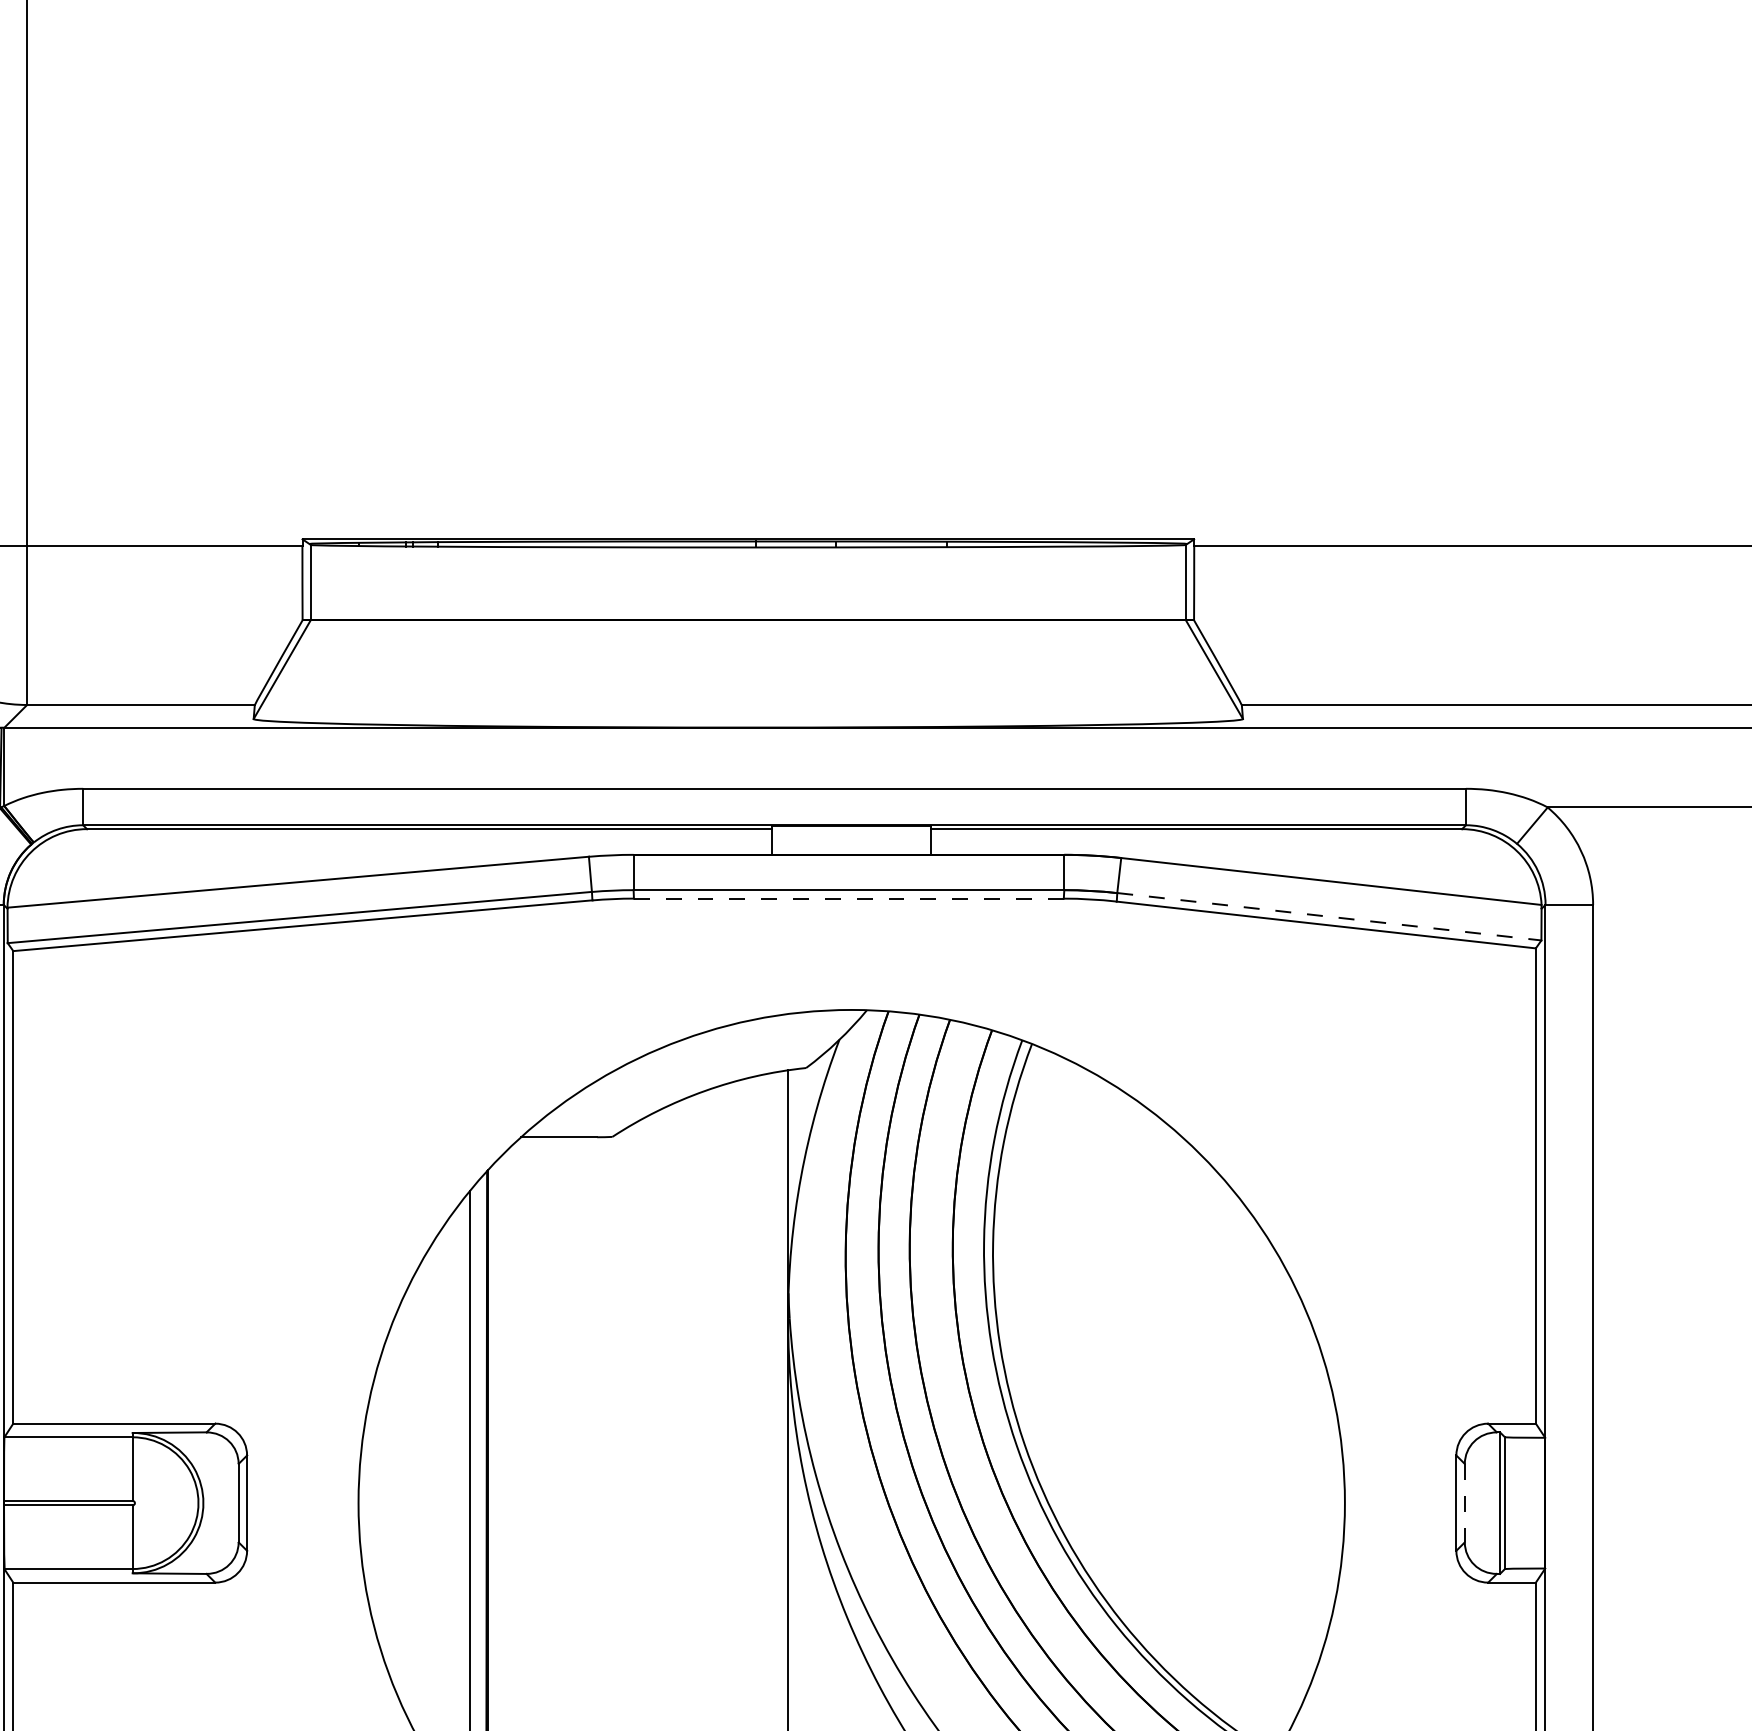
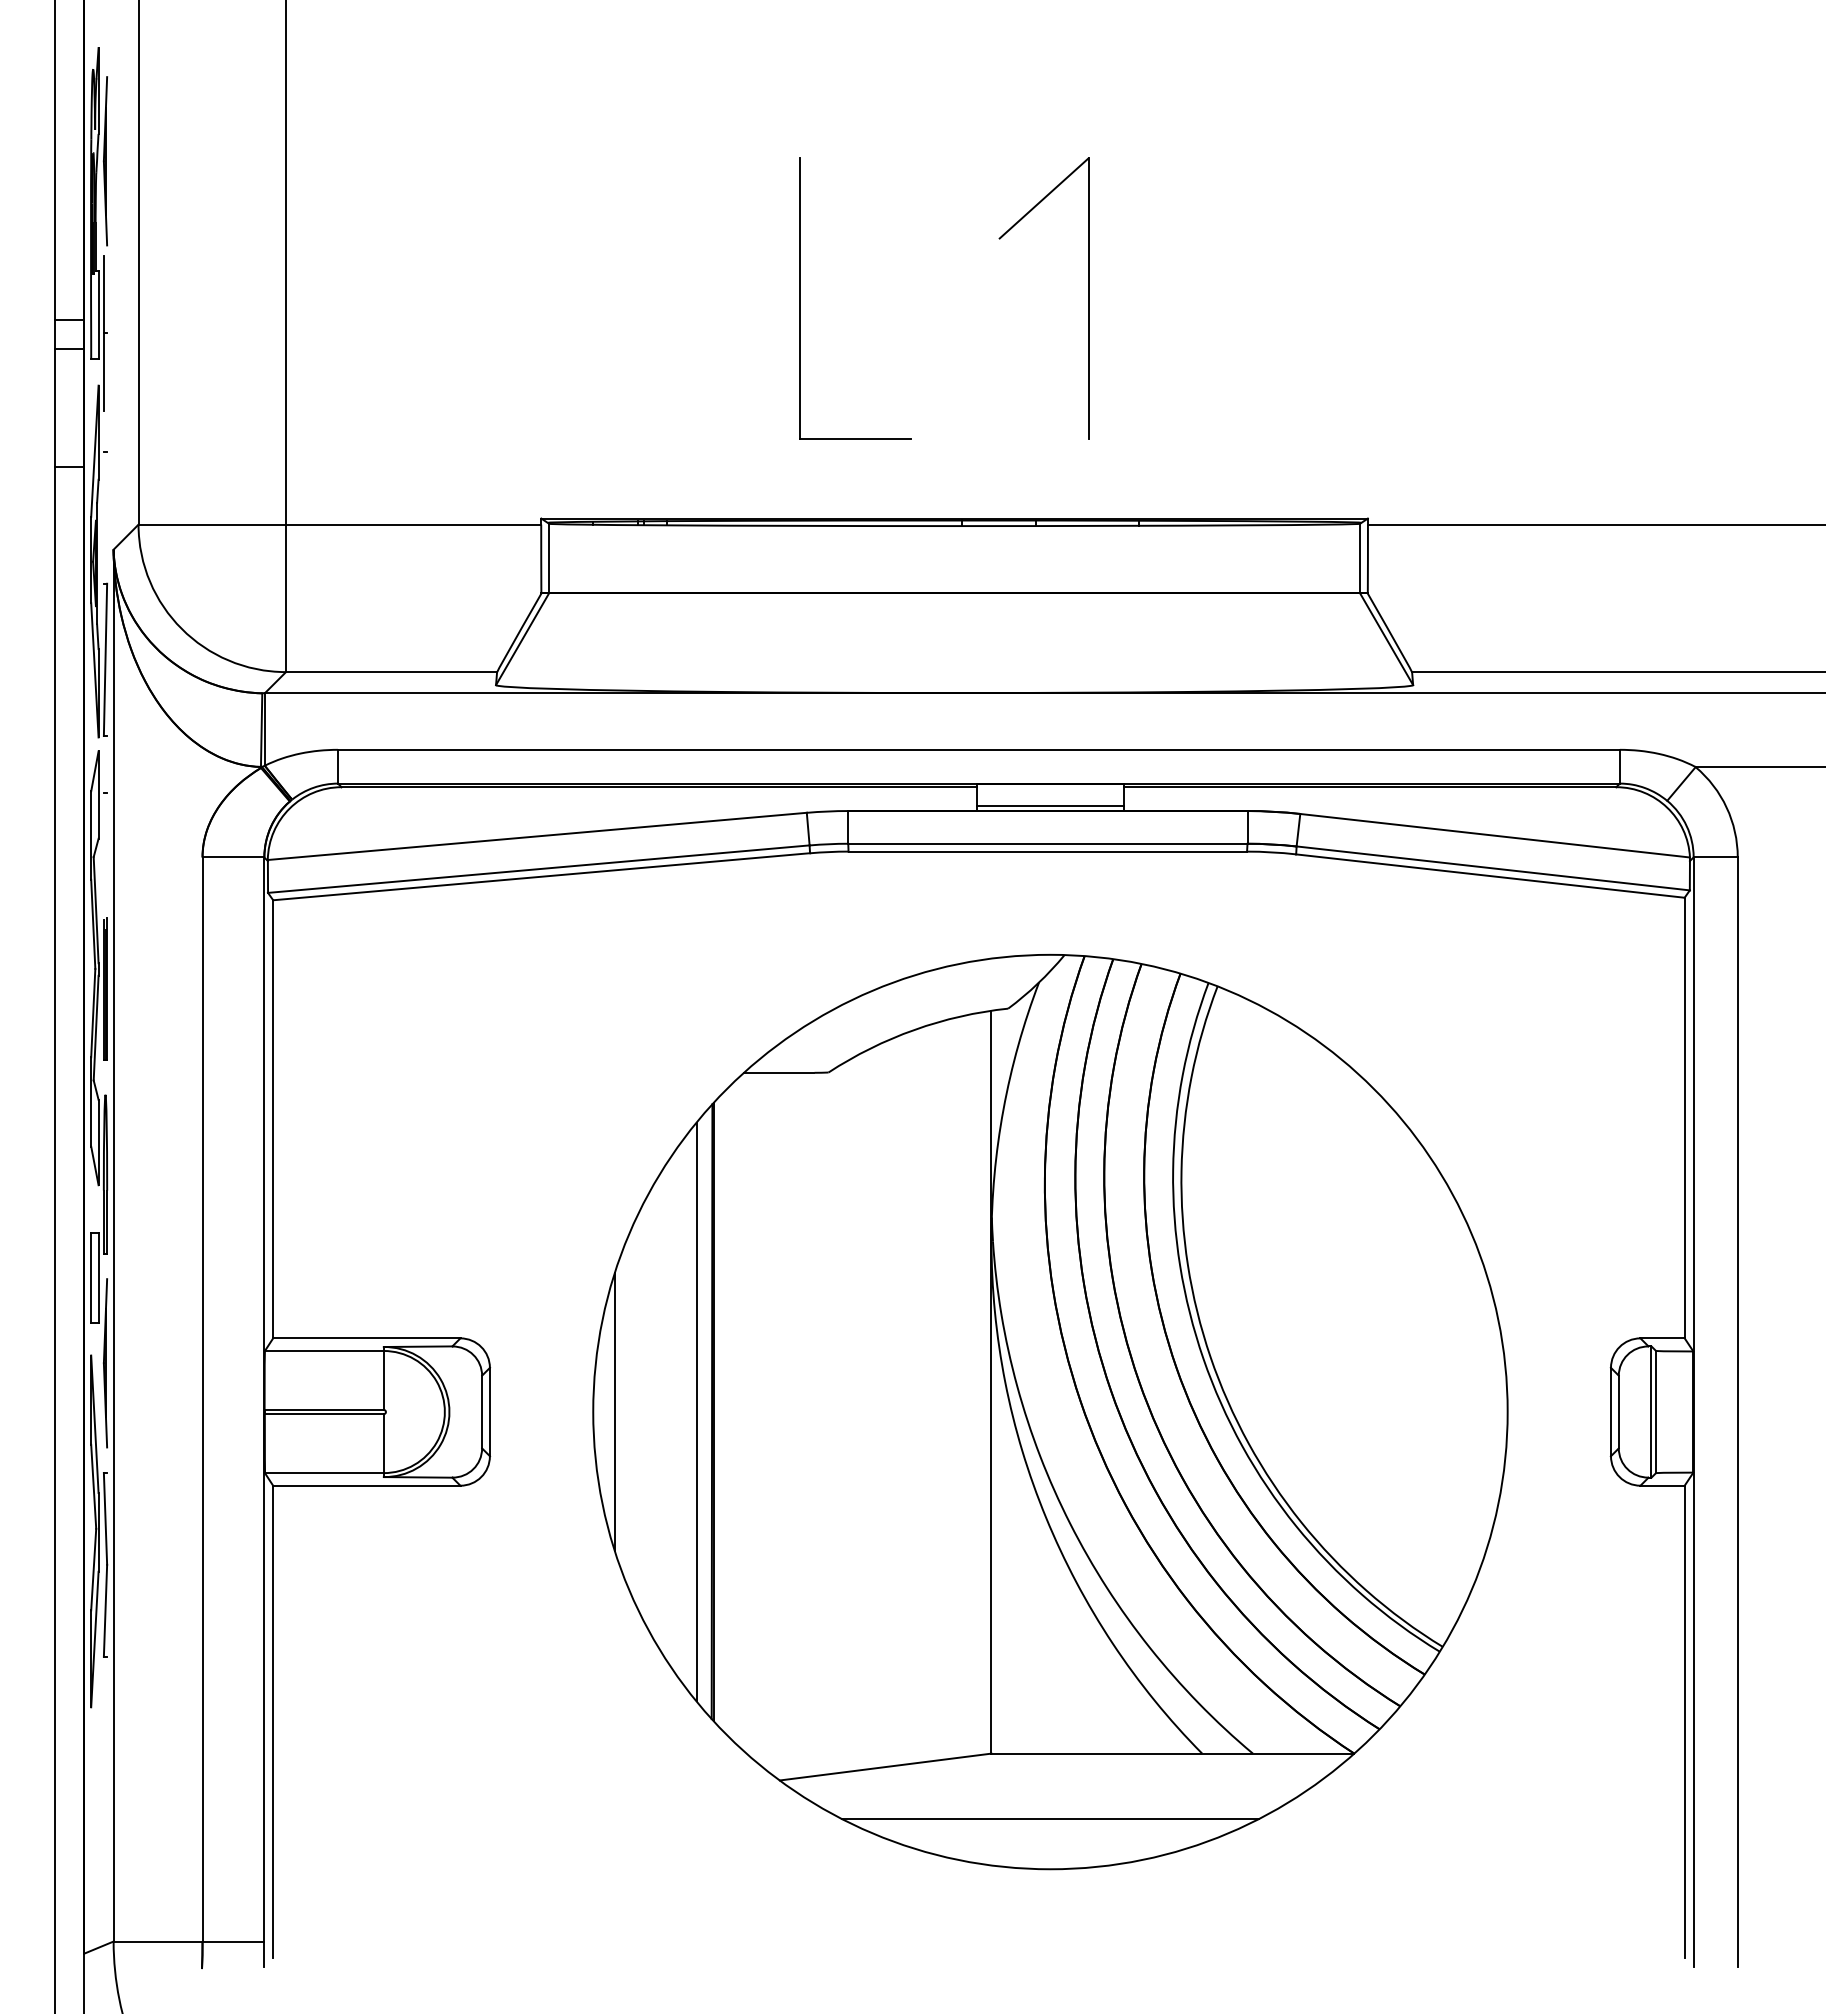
part: (582, 301) -> (800, 298), added
part: (892, 301) -> (1088, 298), added
line: (851, 849) -> (1050, 806), added
line: (849, 898) -> (1048, 851), dashed -> solid
line: (1329, 916) -> (1493, 868), dashed -> solid
line: (381, 1502) -> (614, 1411), added
line: (1464, 1503) -> (1618, 1412), dashed -> solid

